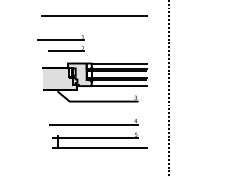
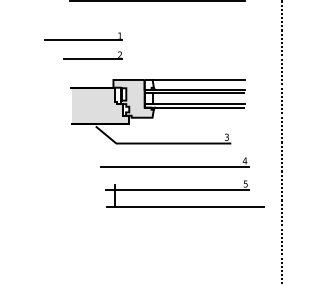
part: (60, 43) -> (82, 46), moved
line: (119, 86) -> (199, 118), removed
part: (98, 133) -> (182, 181), moved

